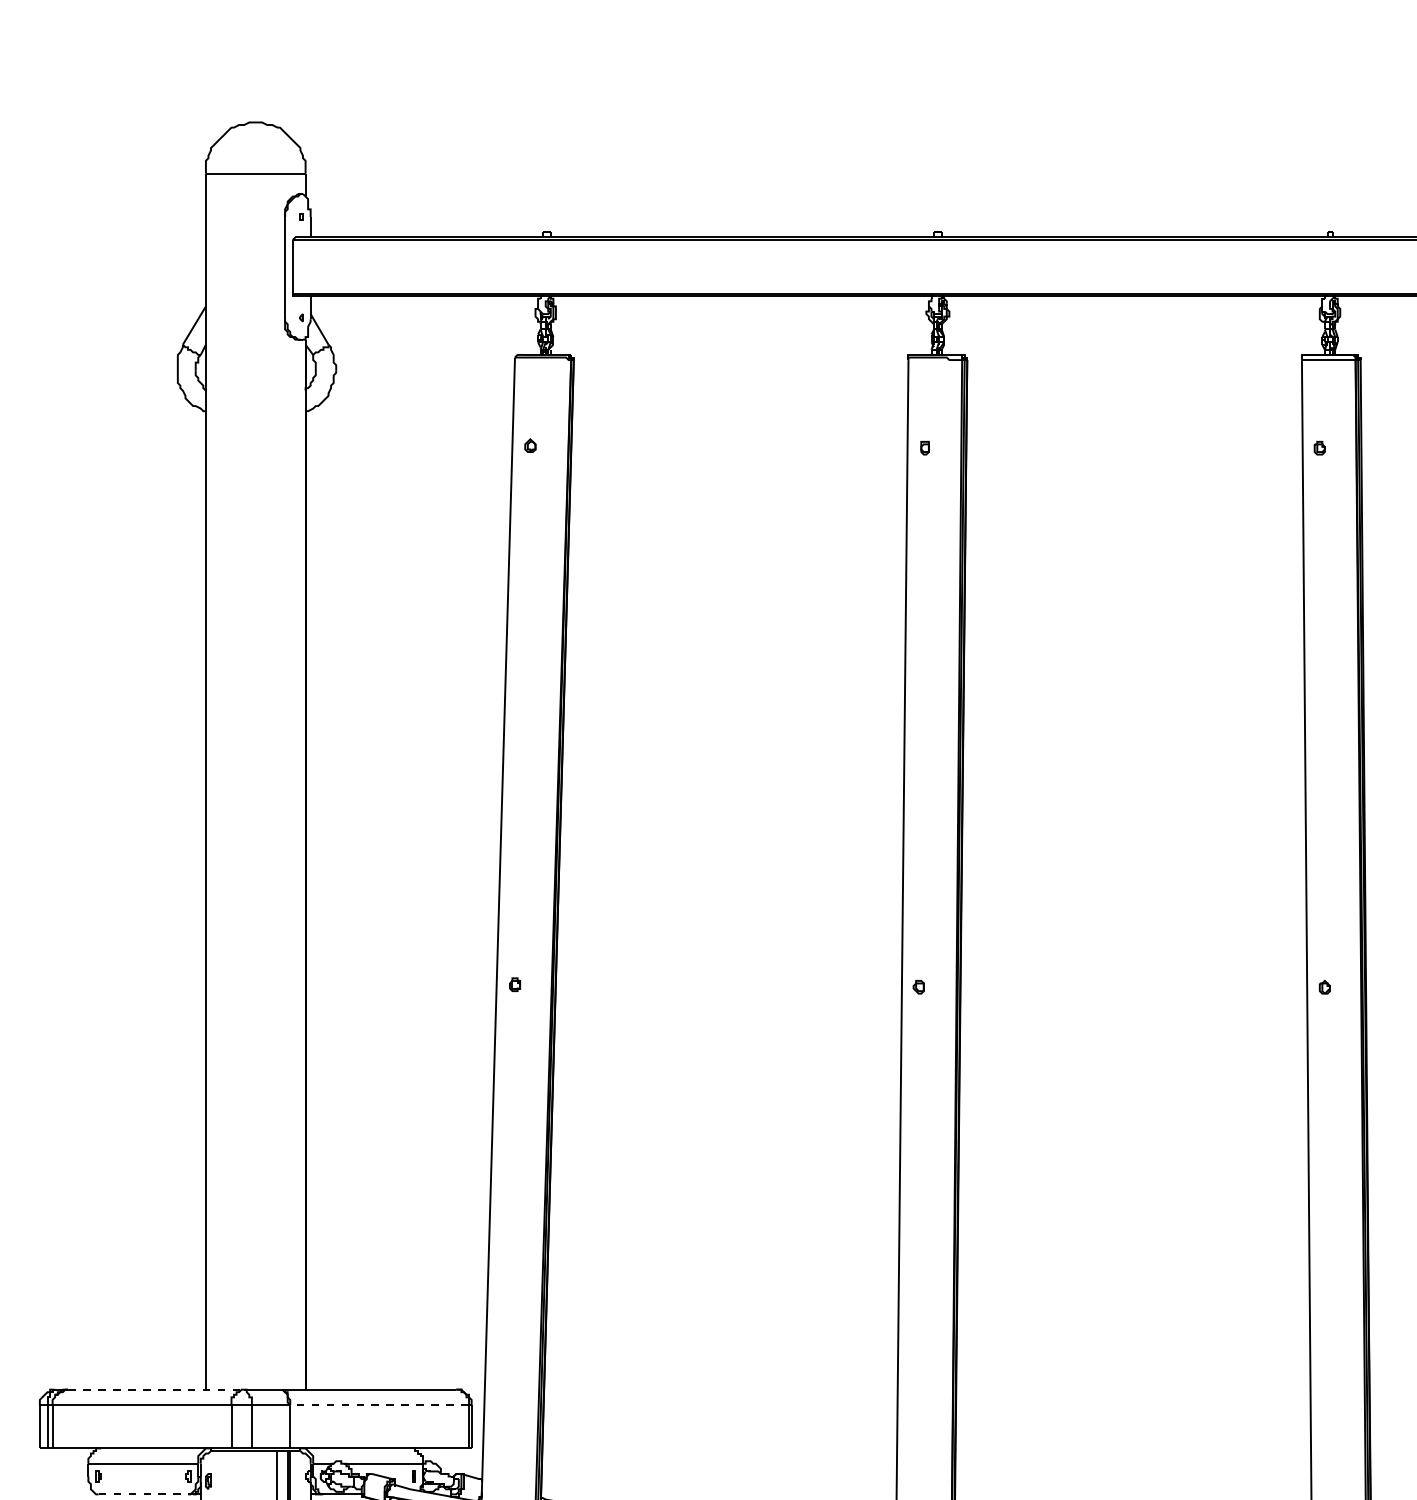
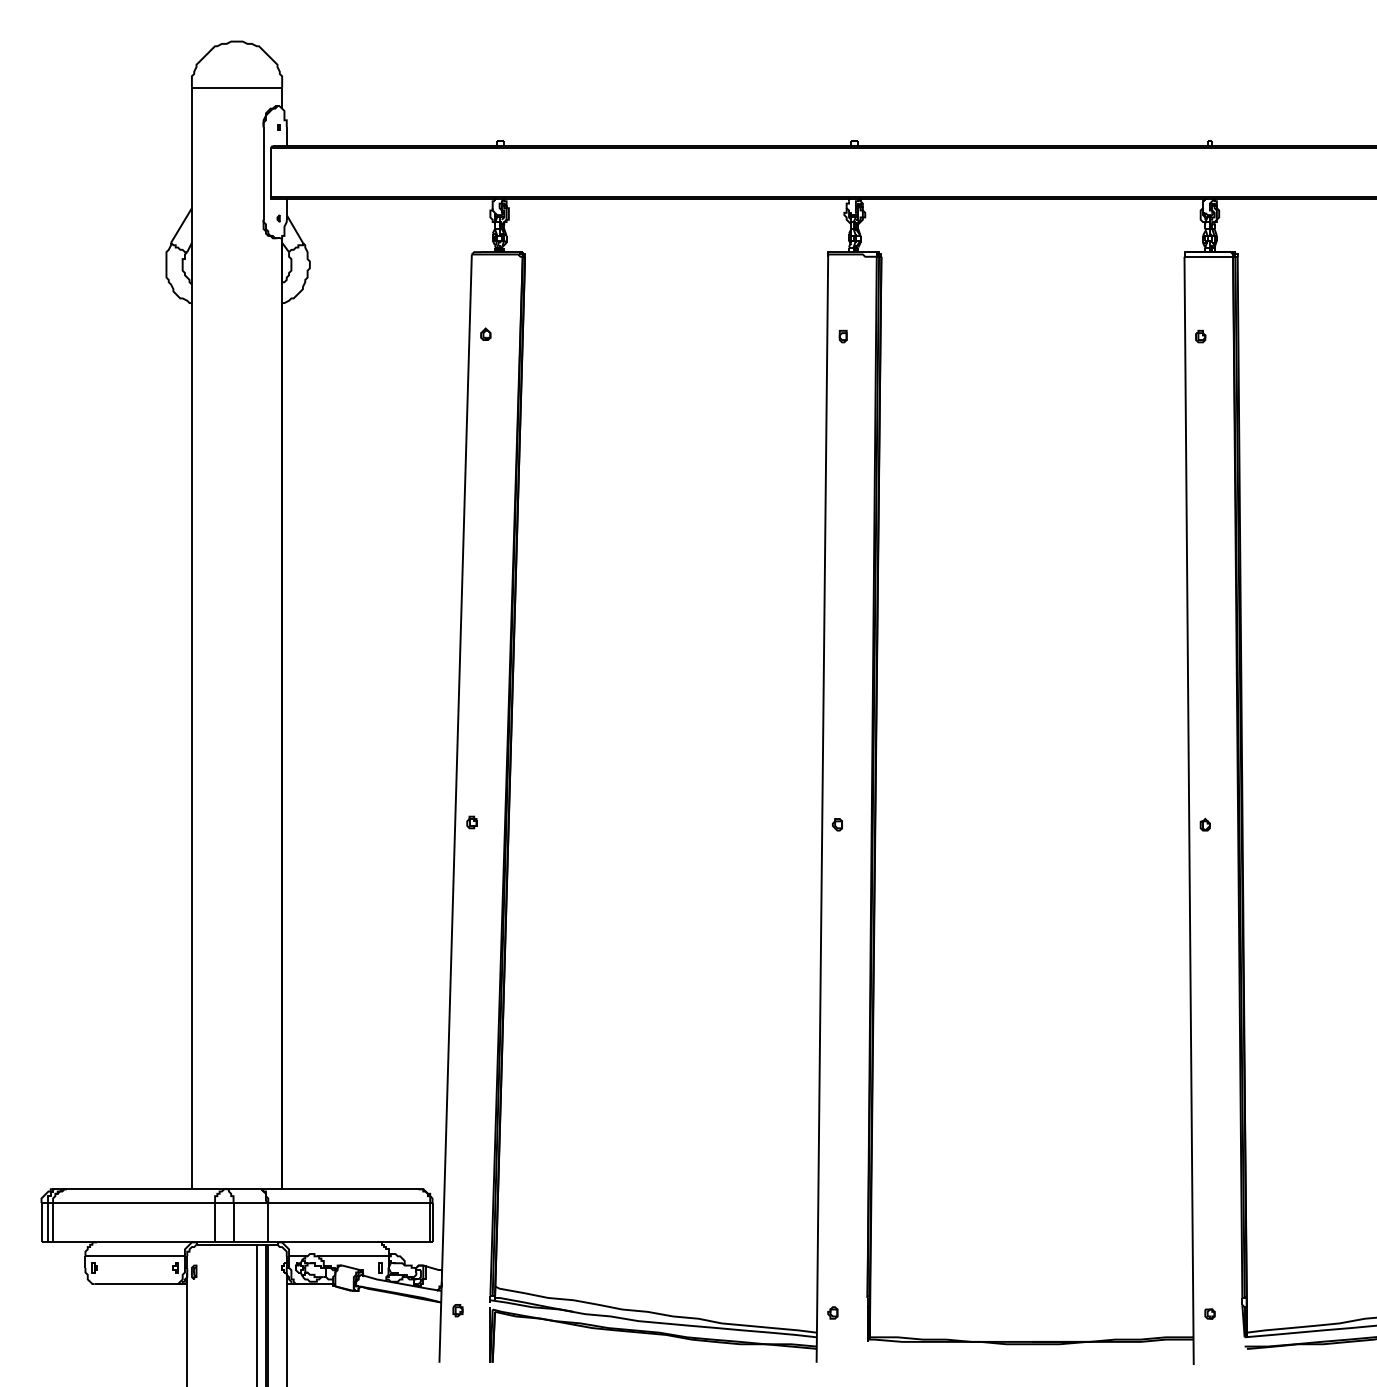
line: (155, 1389) -> (146, 1189), dashed -> solid
line: (379, 1405) -> (349, 1203), dashed -> solid
line: (143, 1494) -> (135, 1284), dashed -> solid

